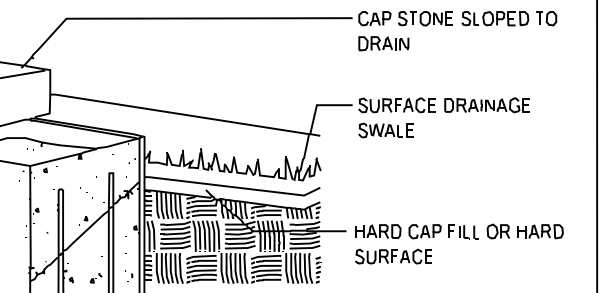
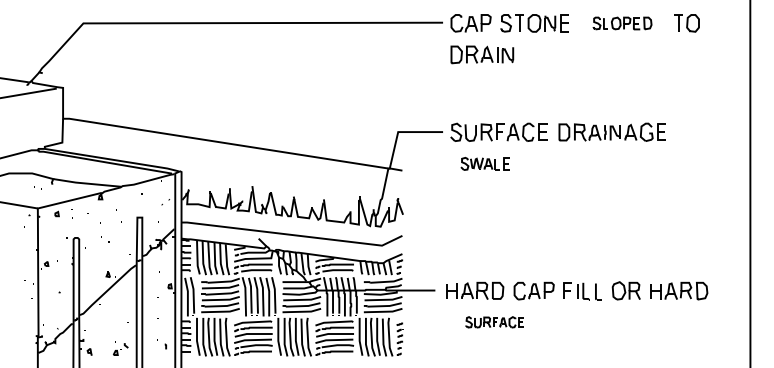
part: (495, 18) -> (622, 23), size x0.7
part: (385, 130) -> (484, 163), size x0.7
part: (393, 256) -> (494, 322), size x0.6

